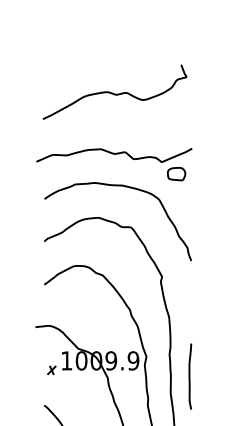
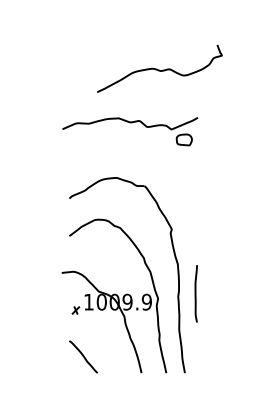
curve: (114, 93) -> (159, 69), moved
curve: (123, 187) -> (138, 151), removed
line: (189, 376) -> (195, 293), moved

